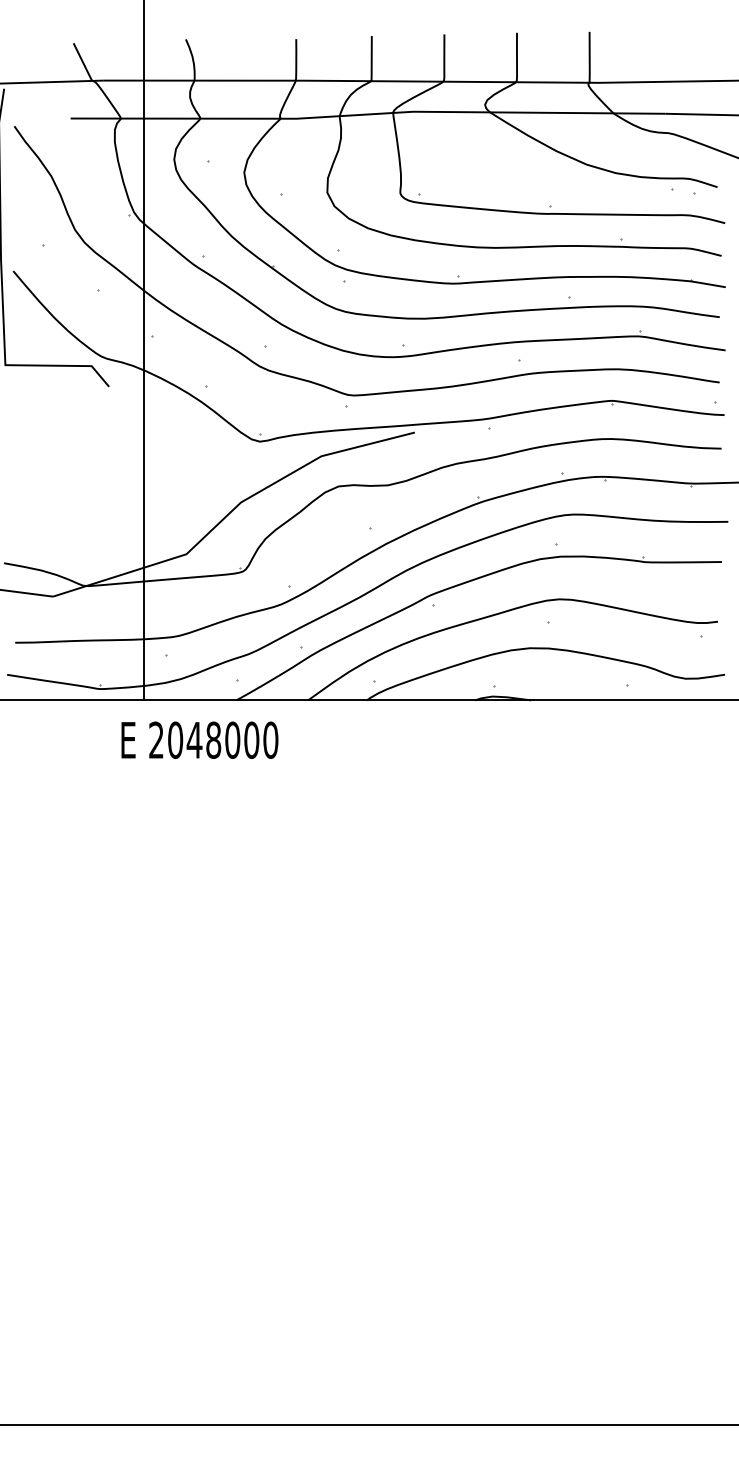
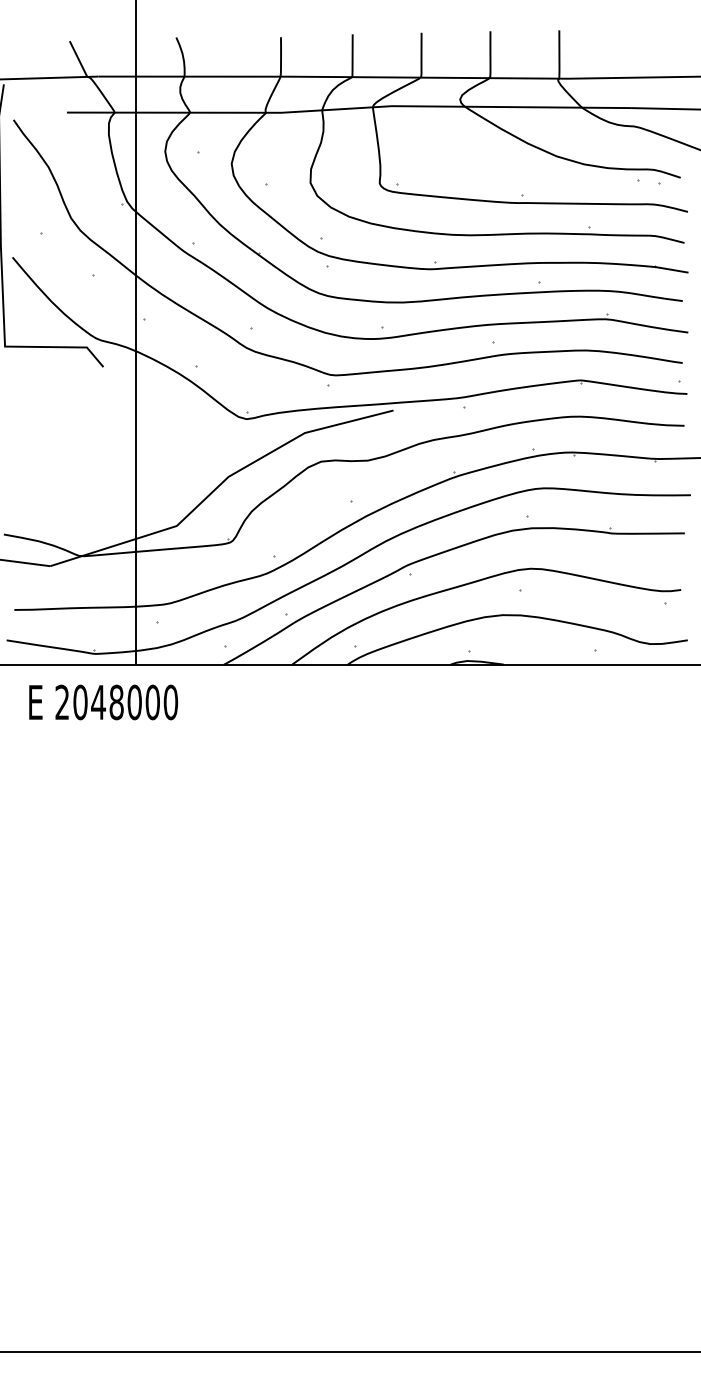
text: (199, 740) -> (103, 702), moved

